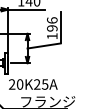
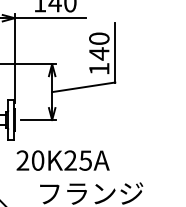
text: (52, 24) -> (99, 46), 196 -> 140

